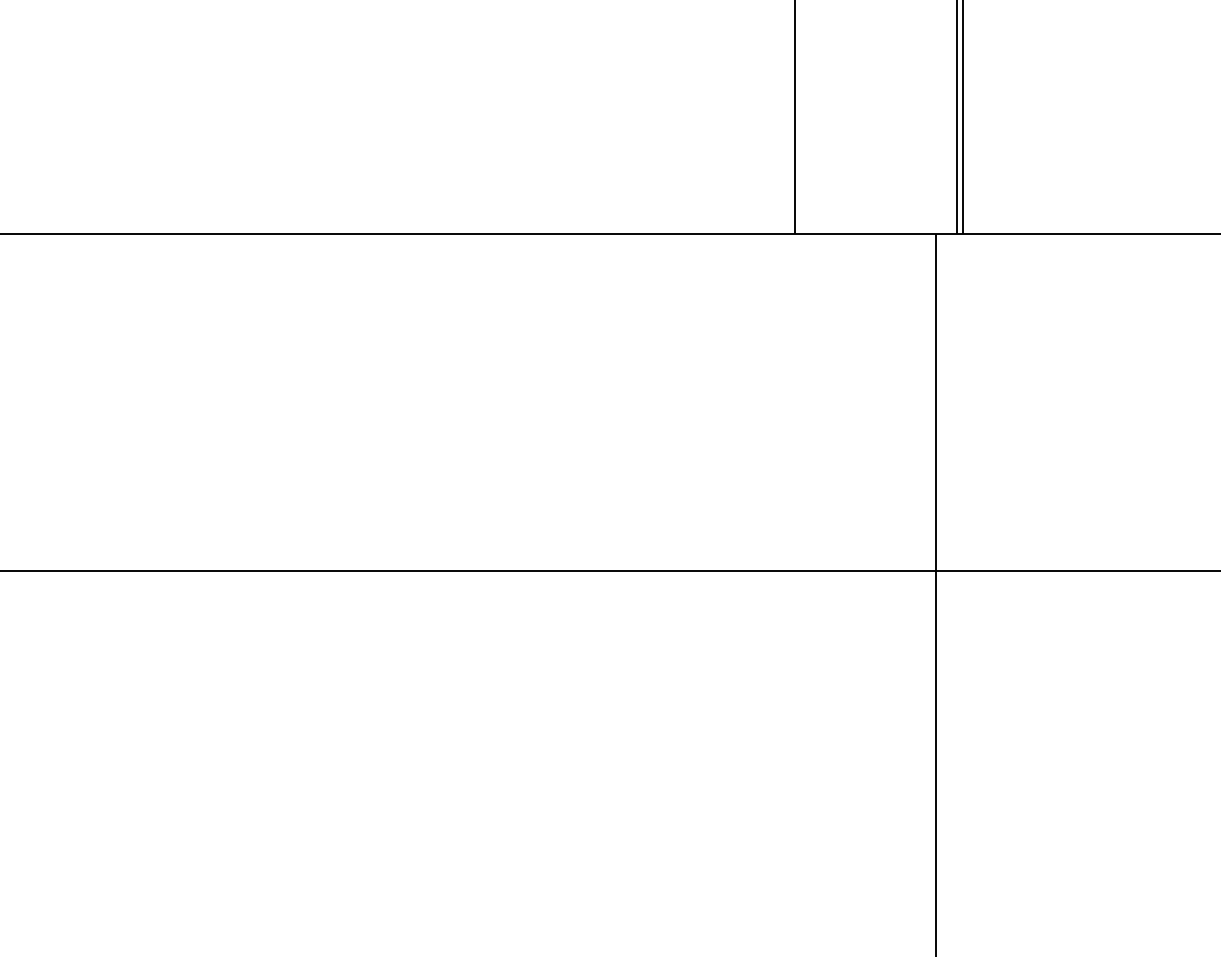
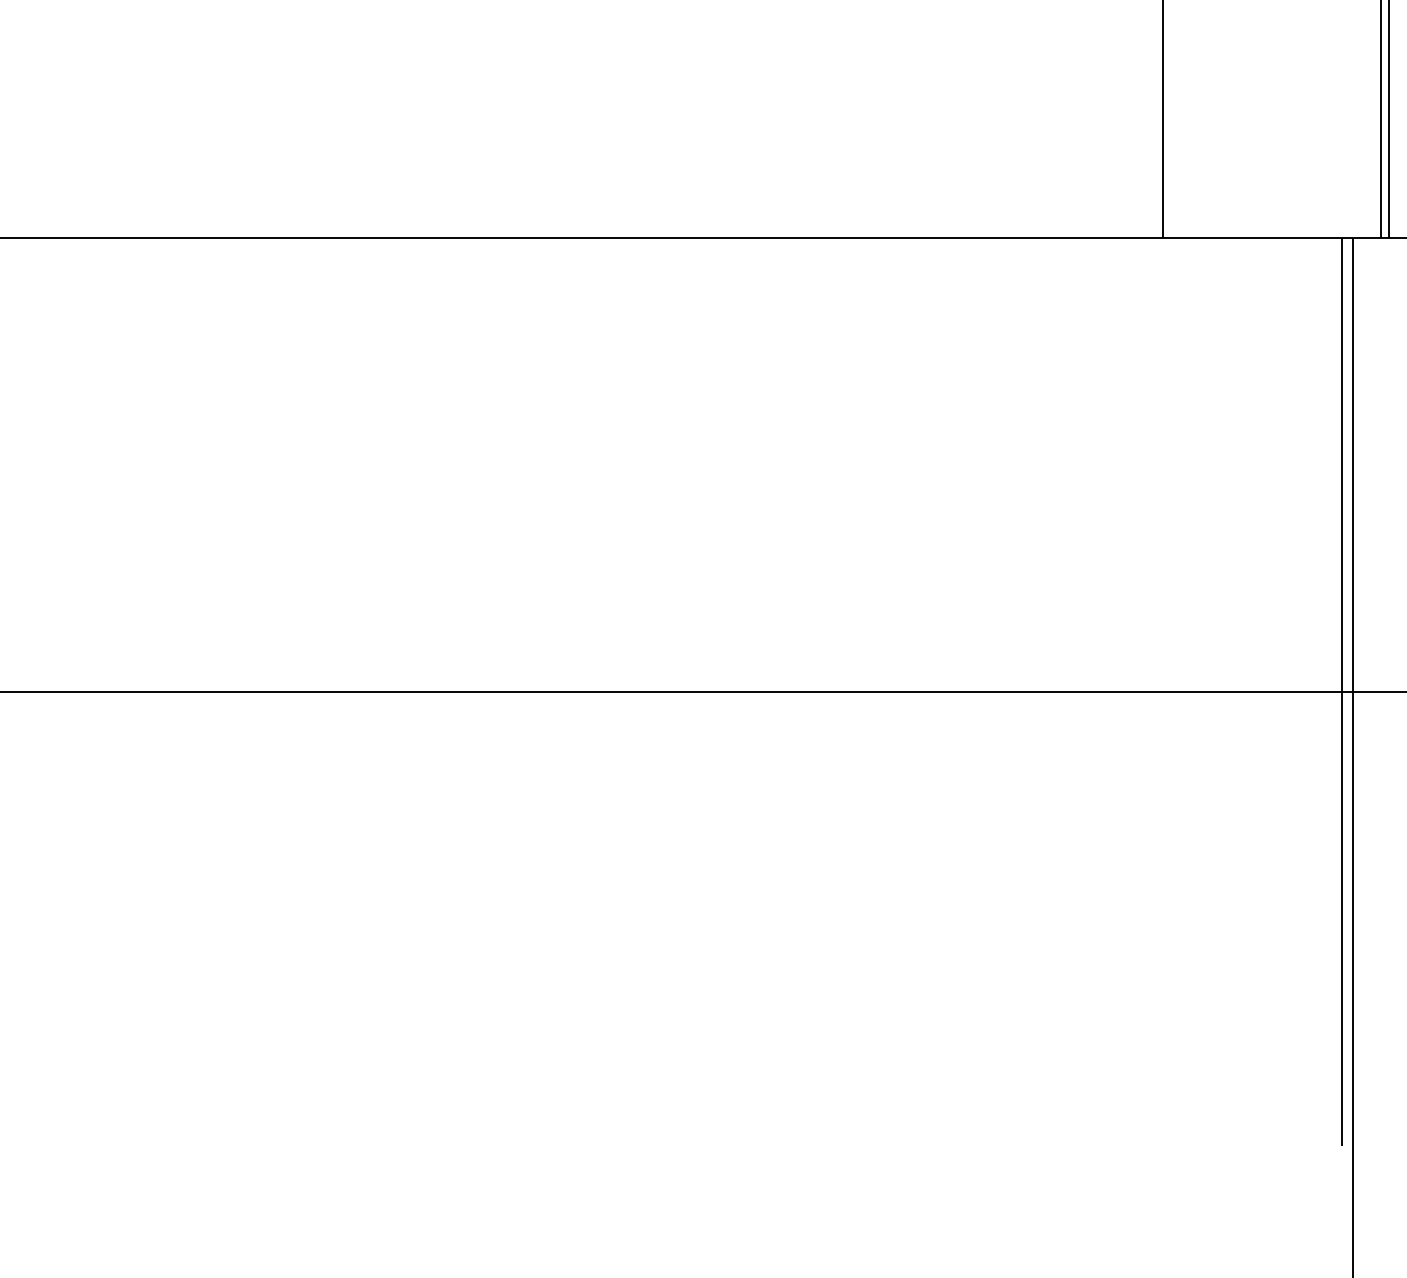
line: (927, 571) -> (1340, 692), added

